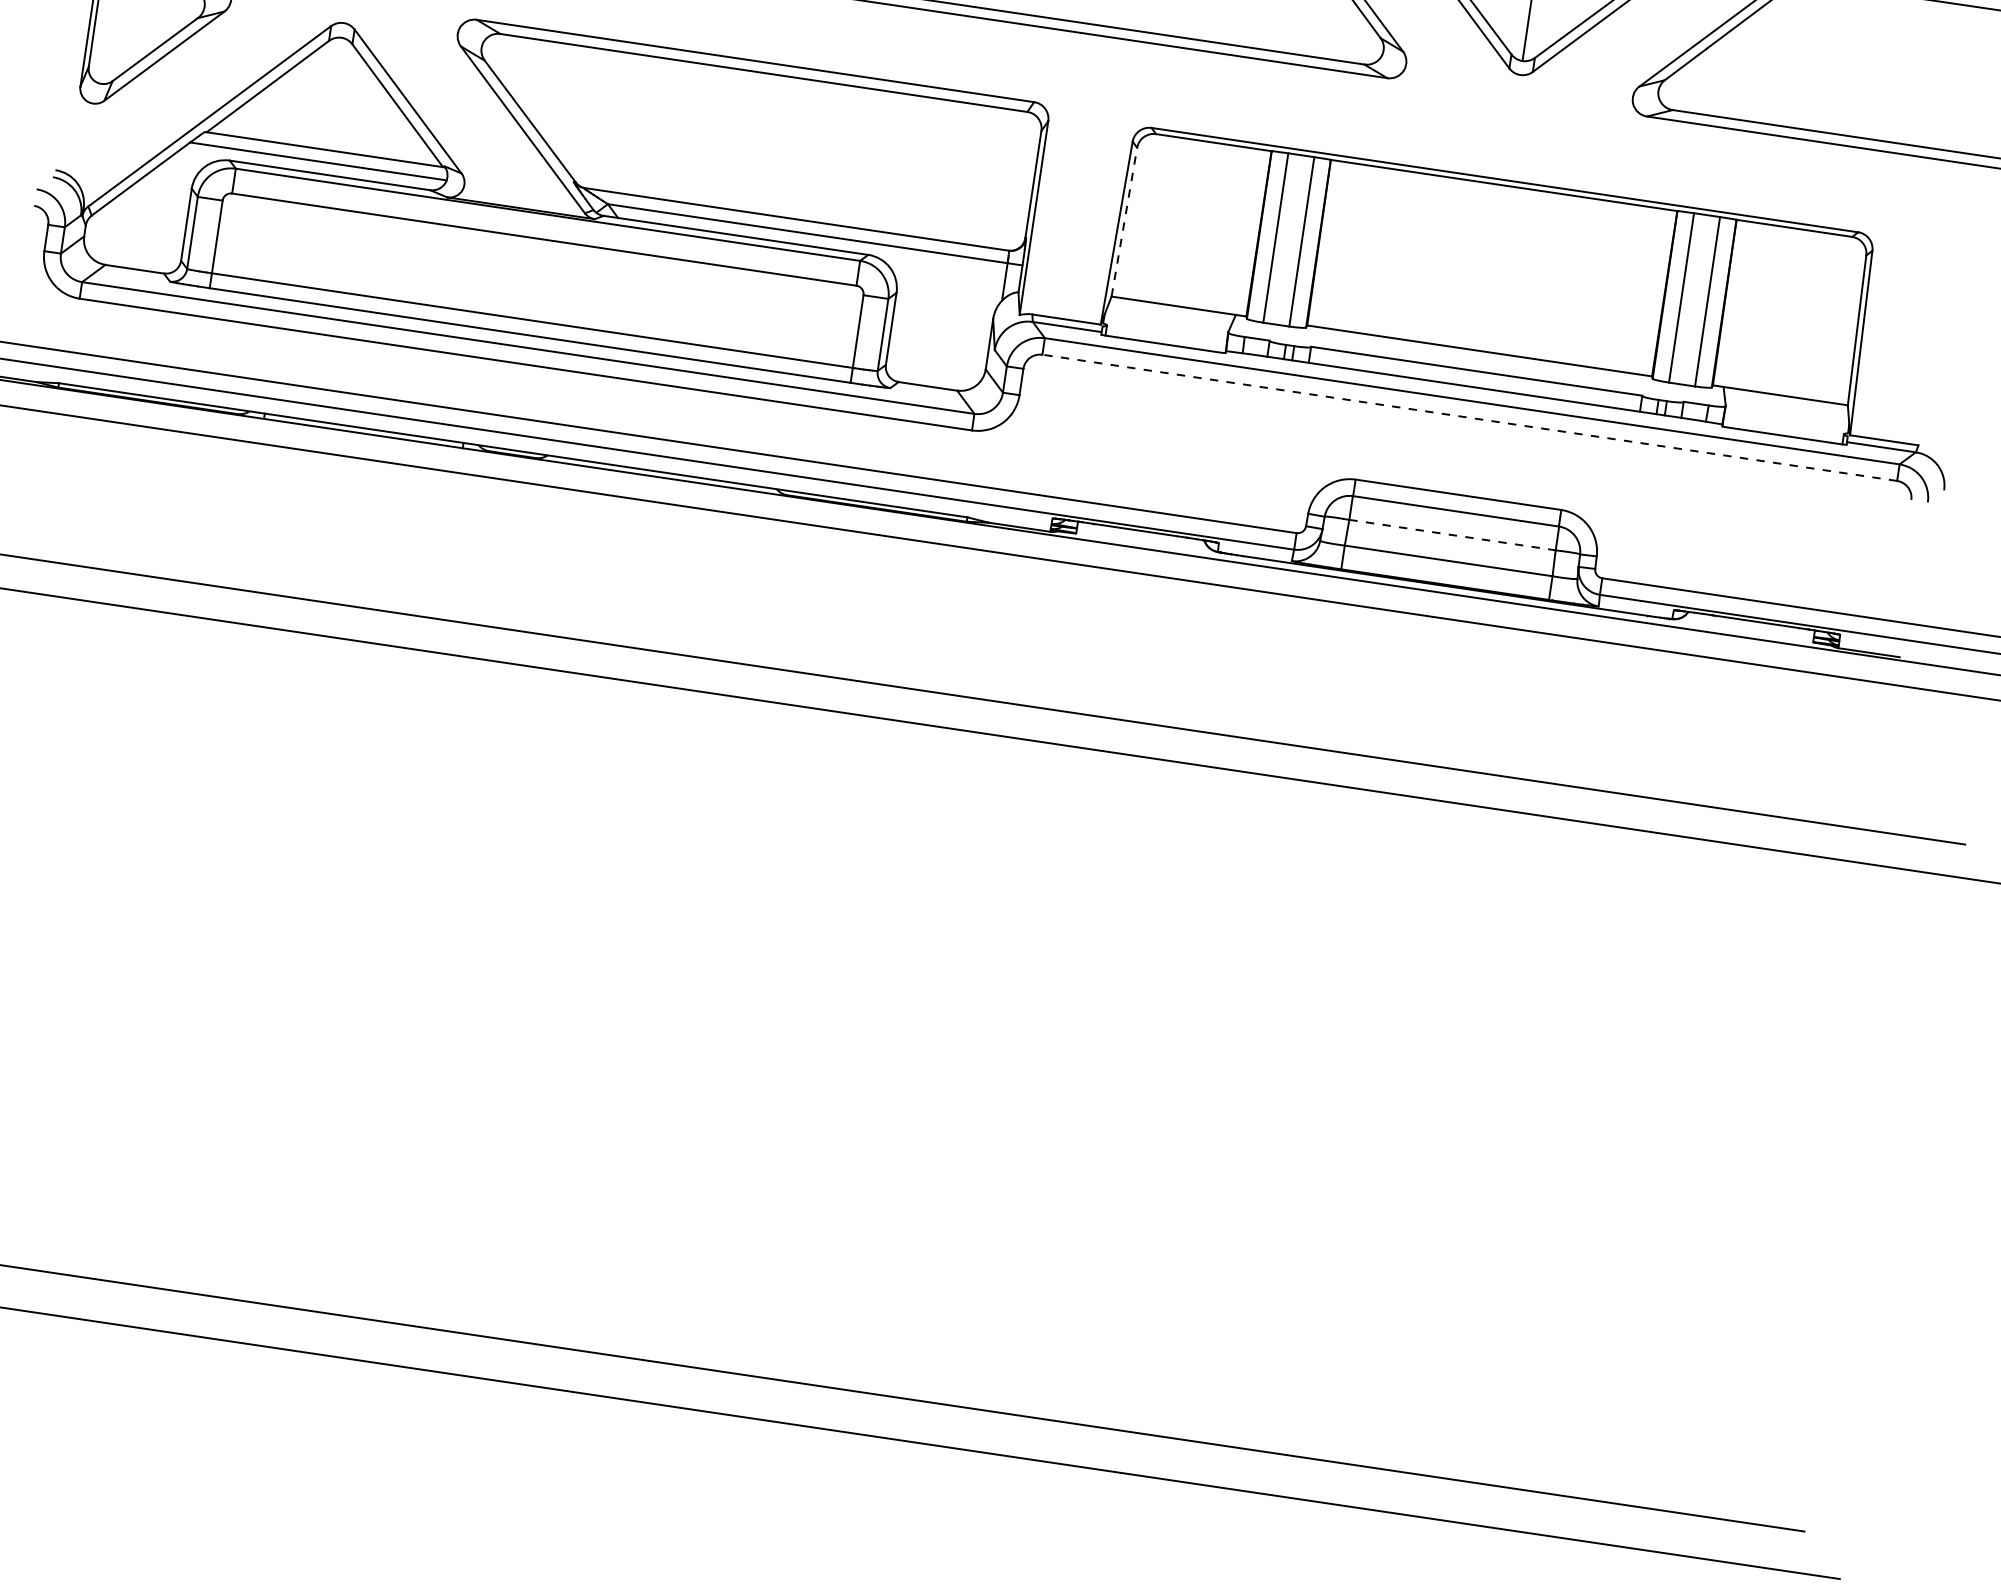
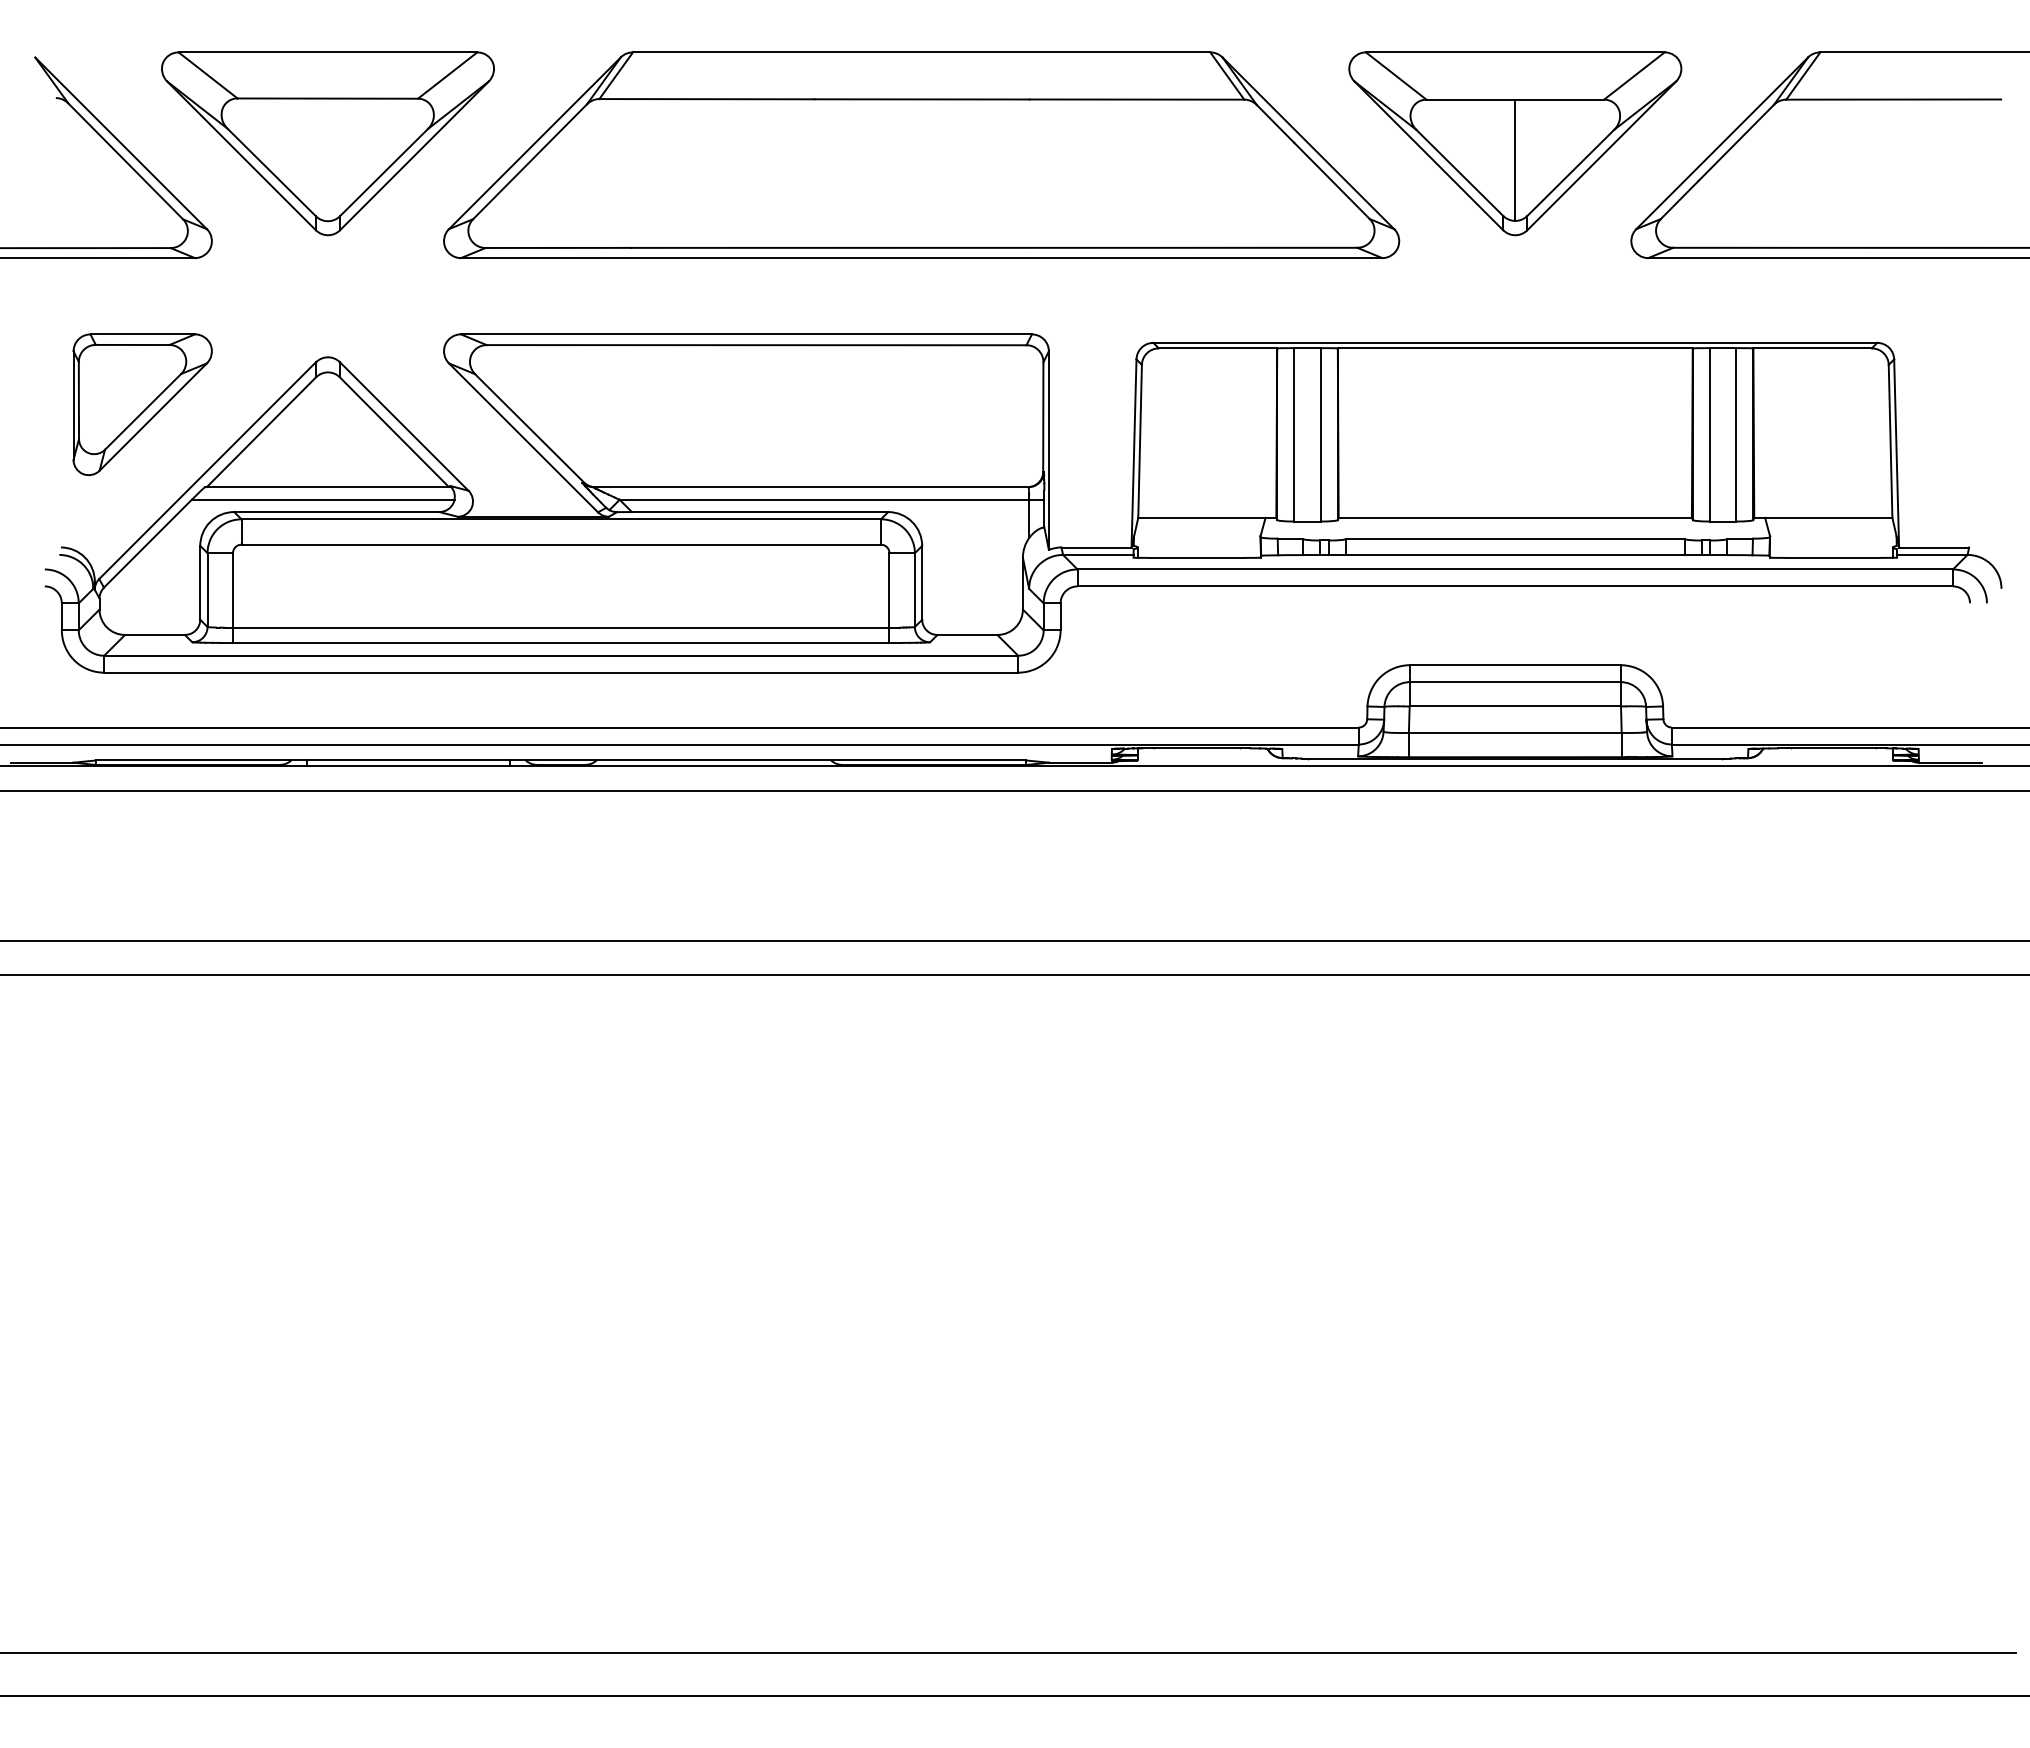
line: (1124, 221) -> (1140, 440), dashed -> solid
line: (1469, 417) -> (1515, 586), dashed -> solid
line: (1452, 535) -> (1515, 706), dashed -> solid

